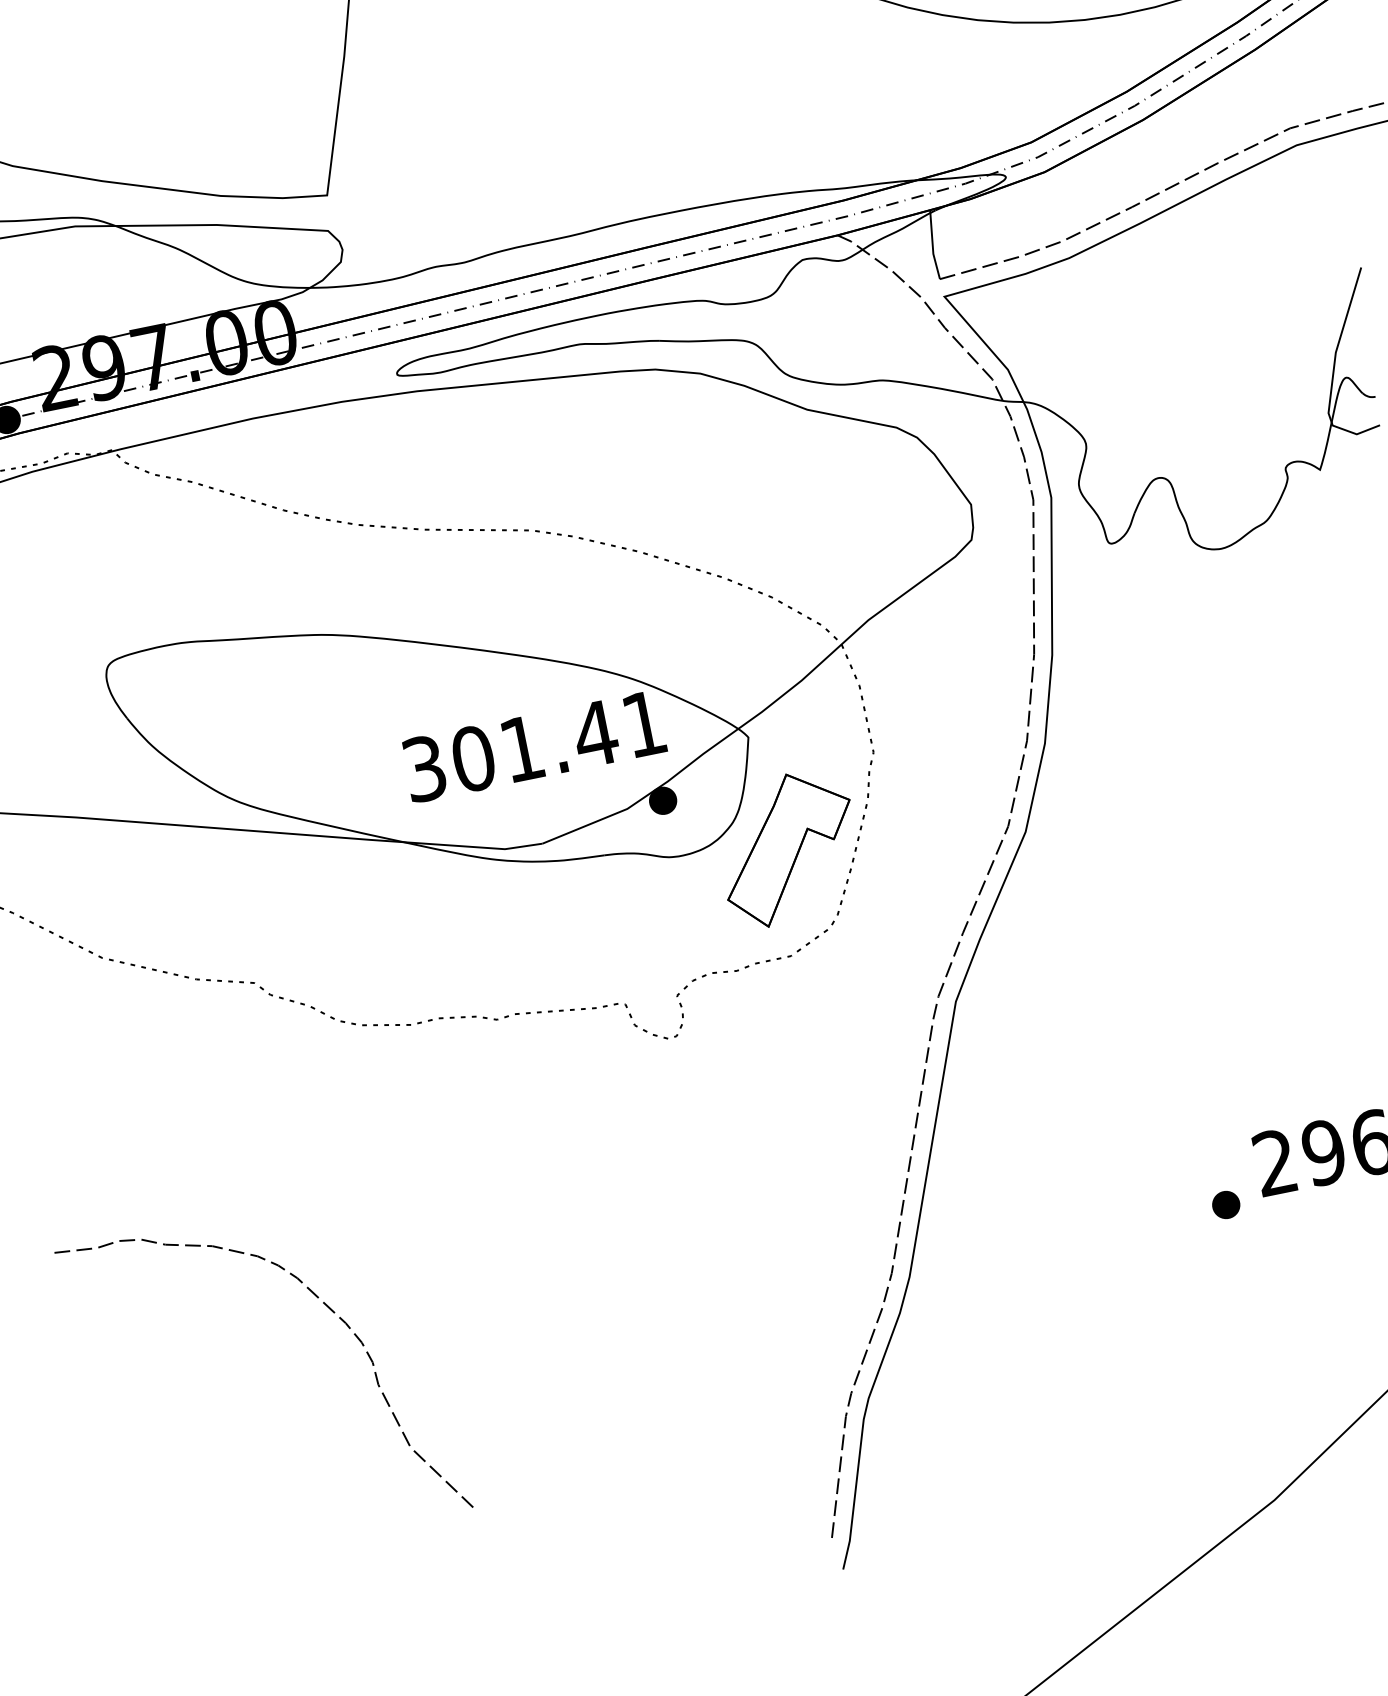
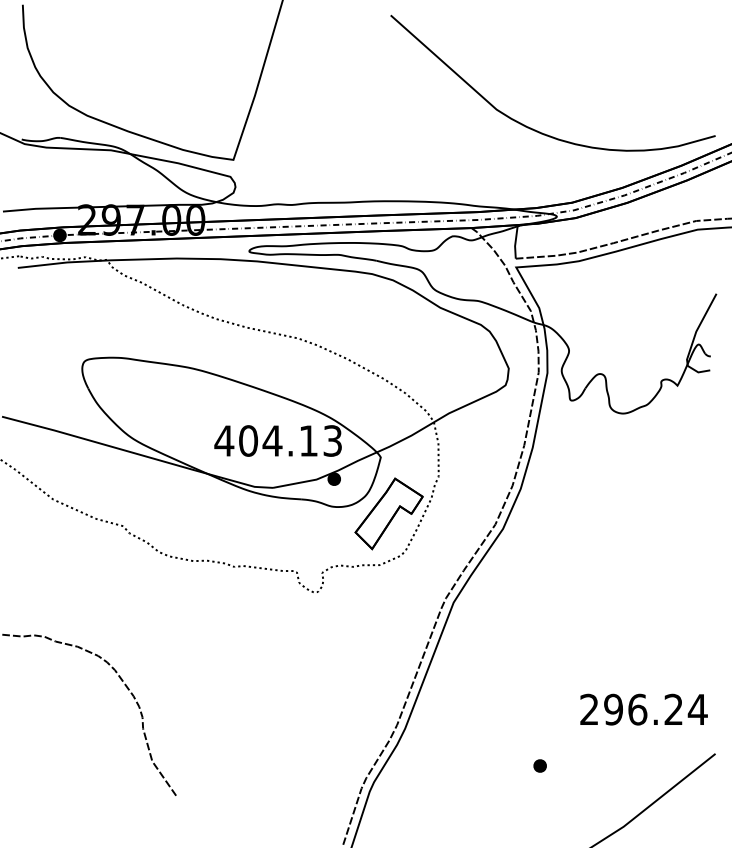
text: (532, 745) -> (277, 440), 301.41 -> 404.13
part: (1224, 1204) -> (539, 765), moved

